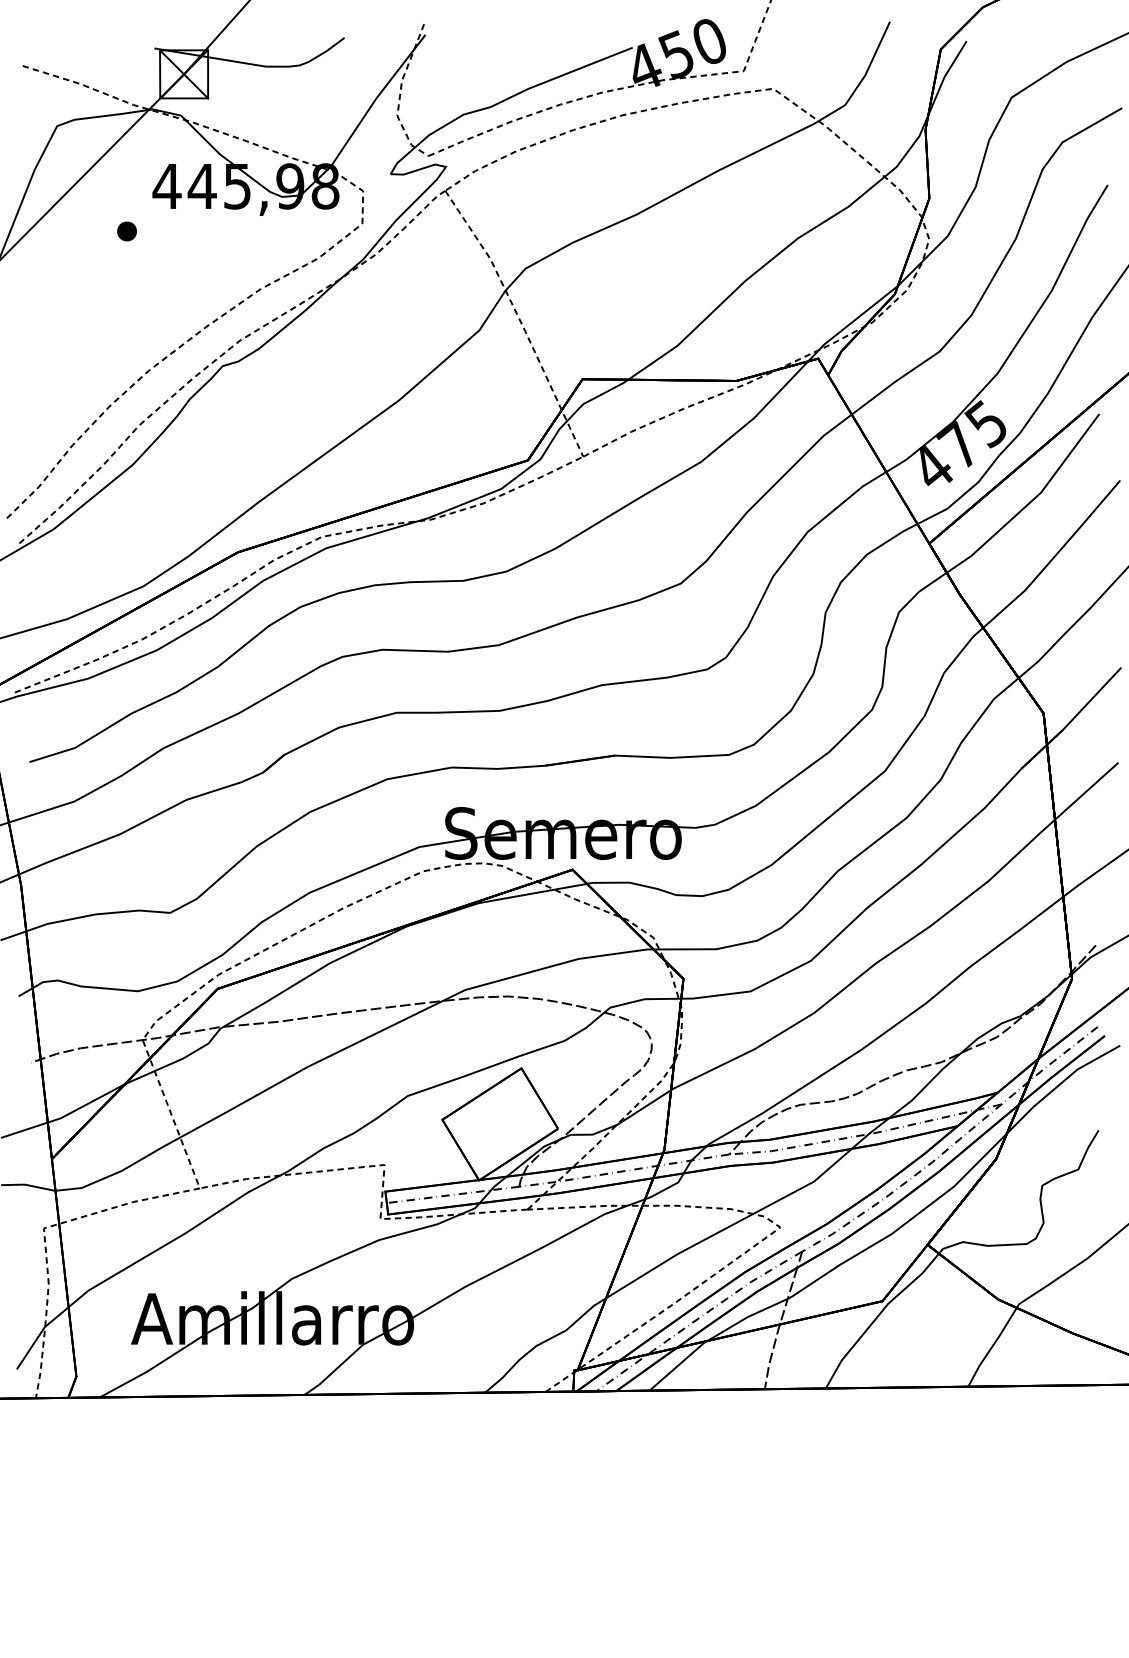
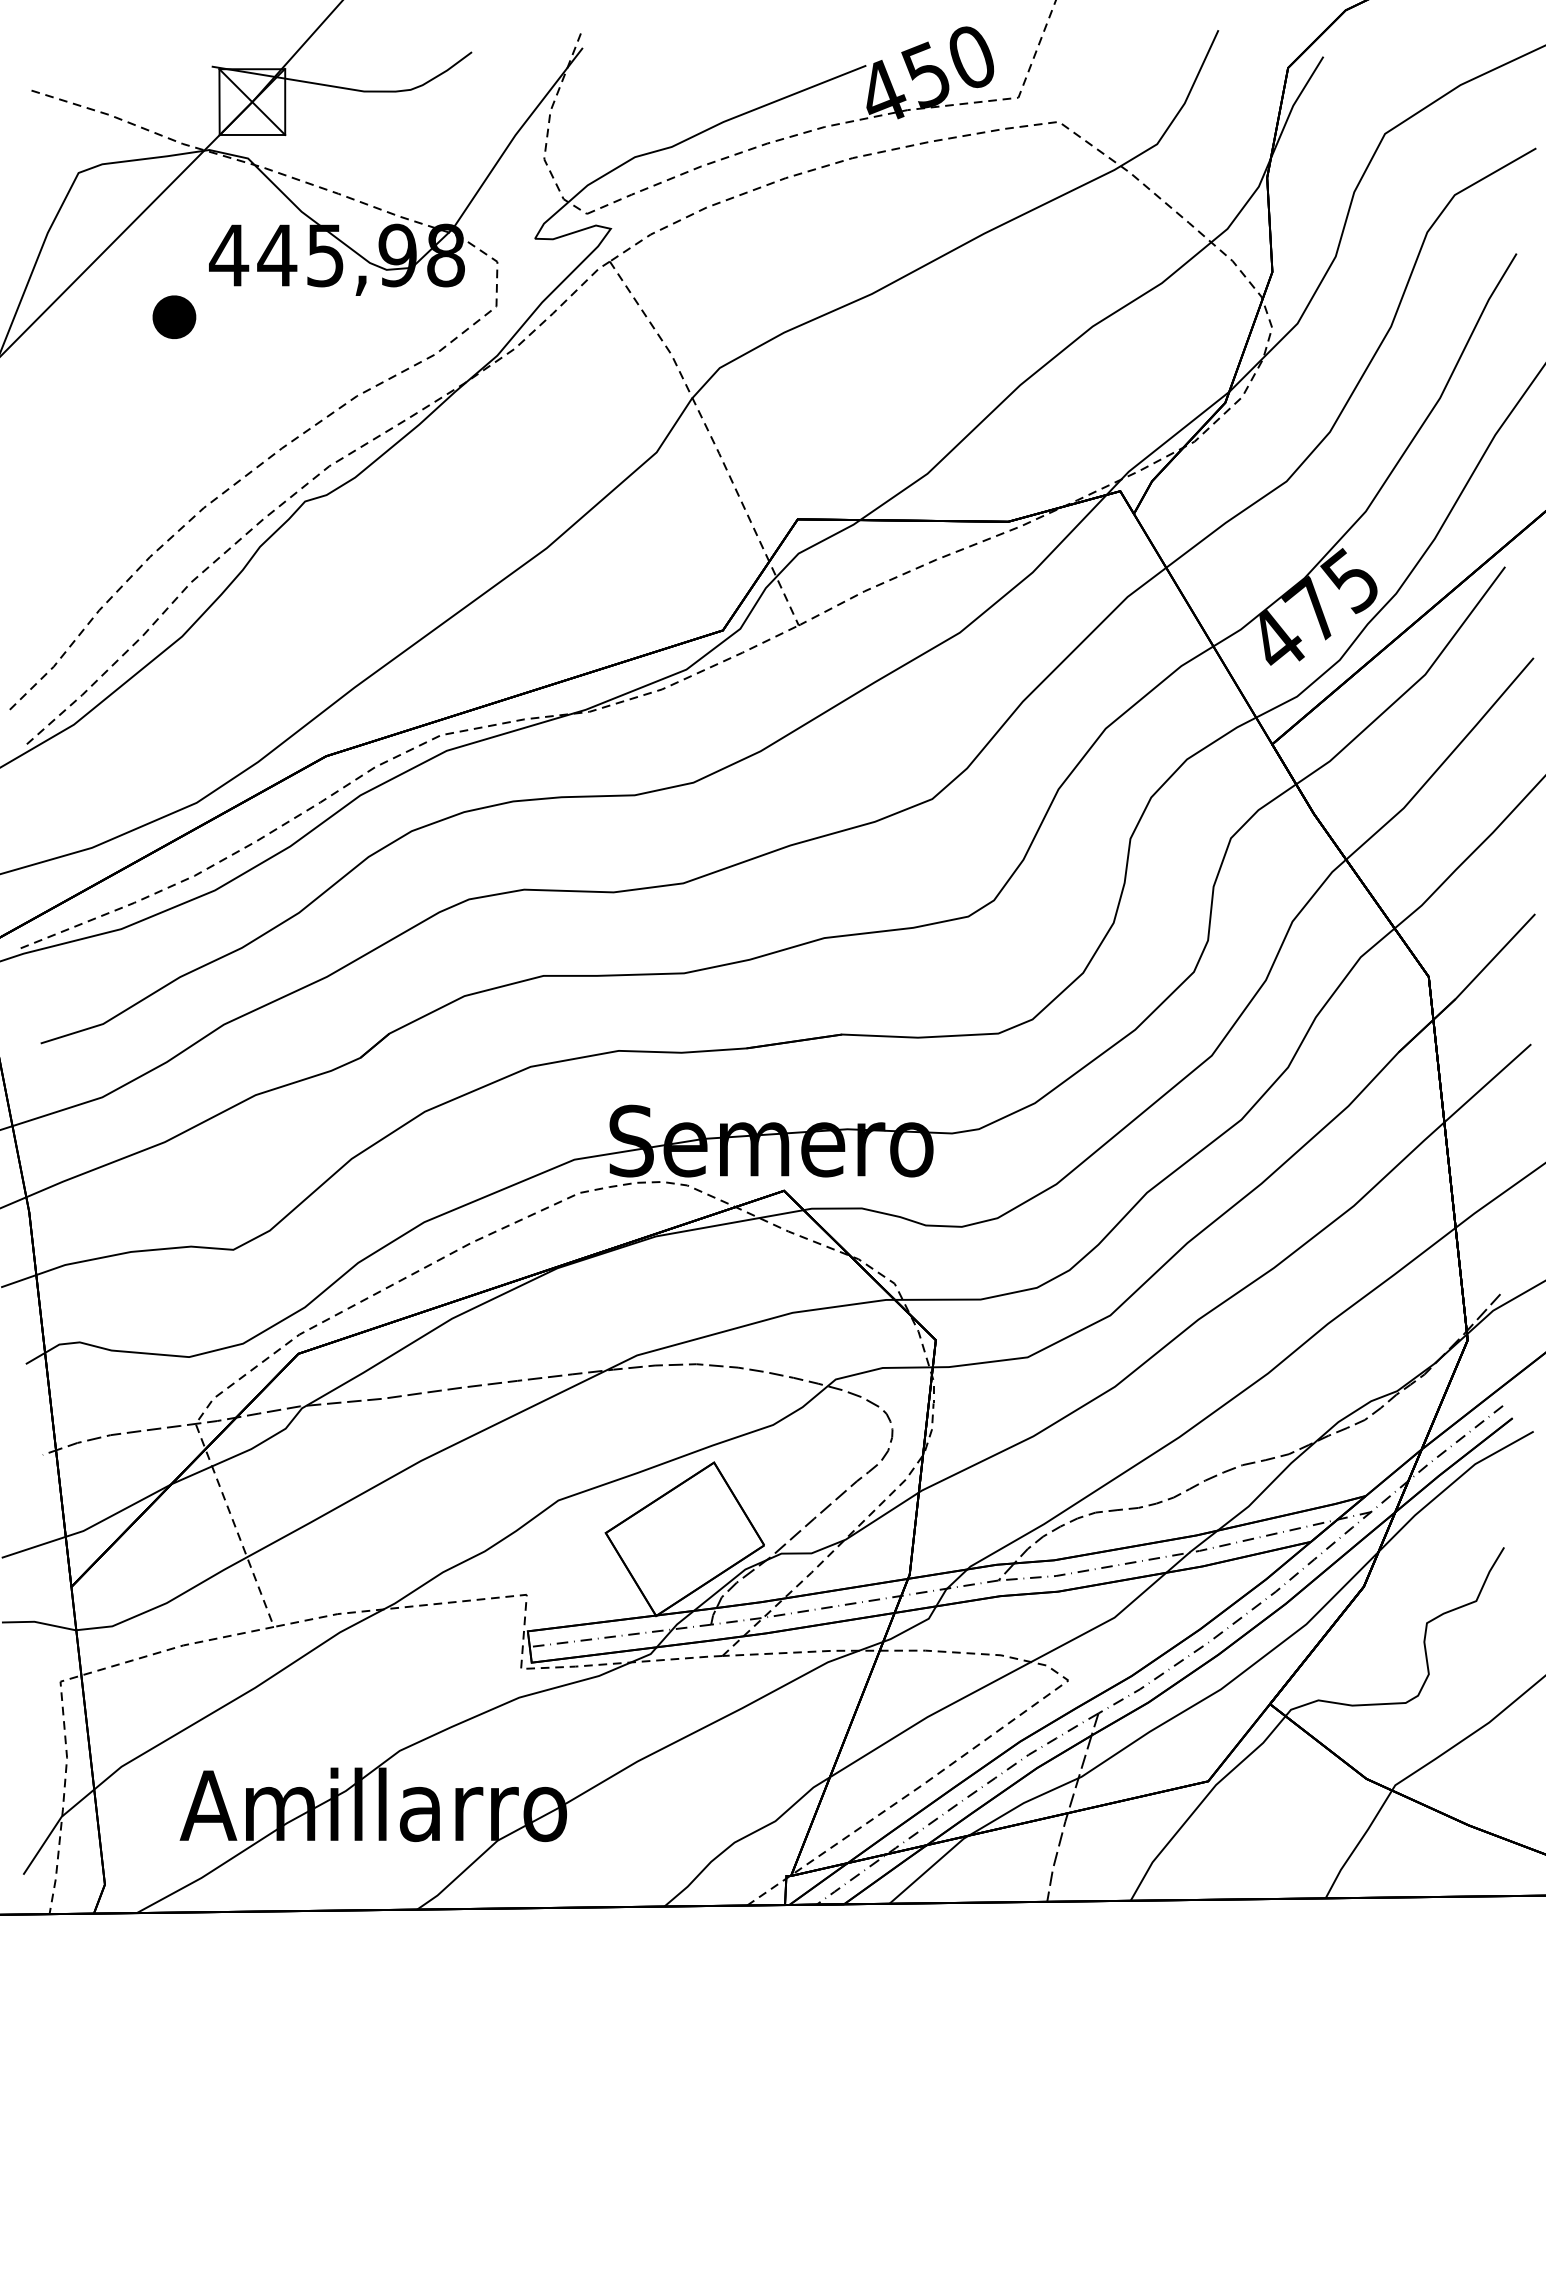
part: (126, 231) -> (173, 316), size x1.6

